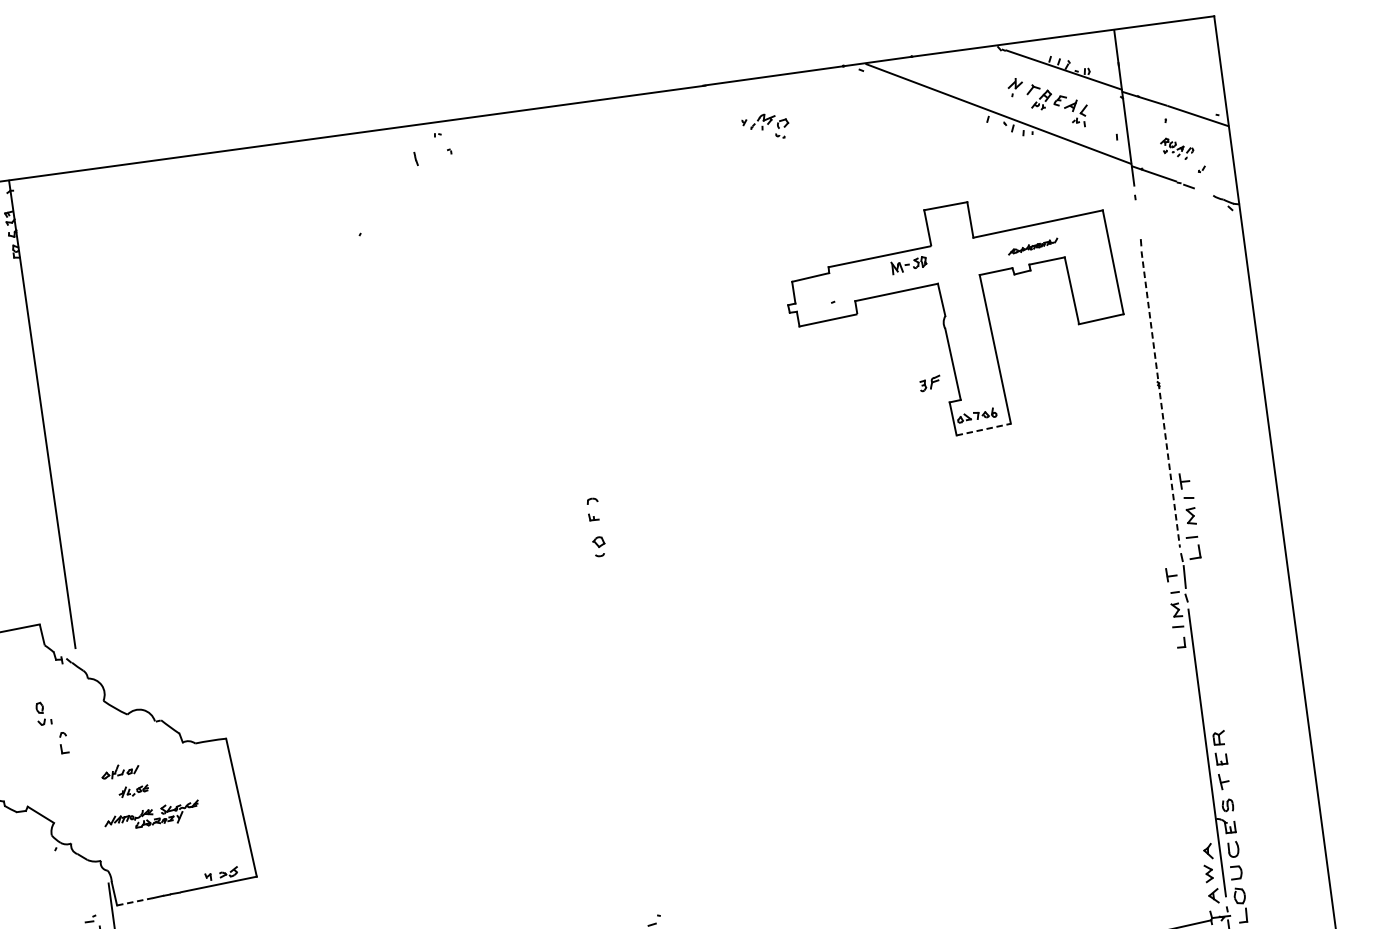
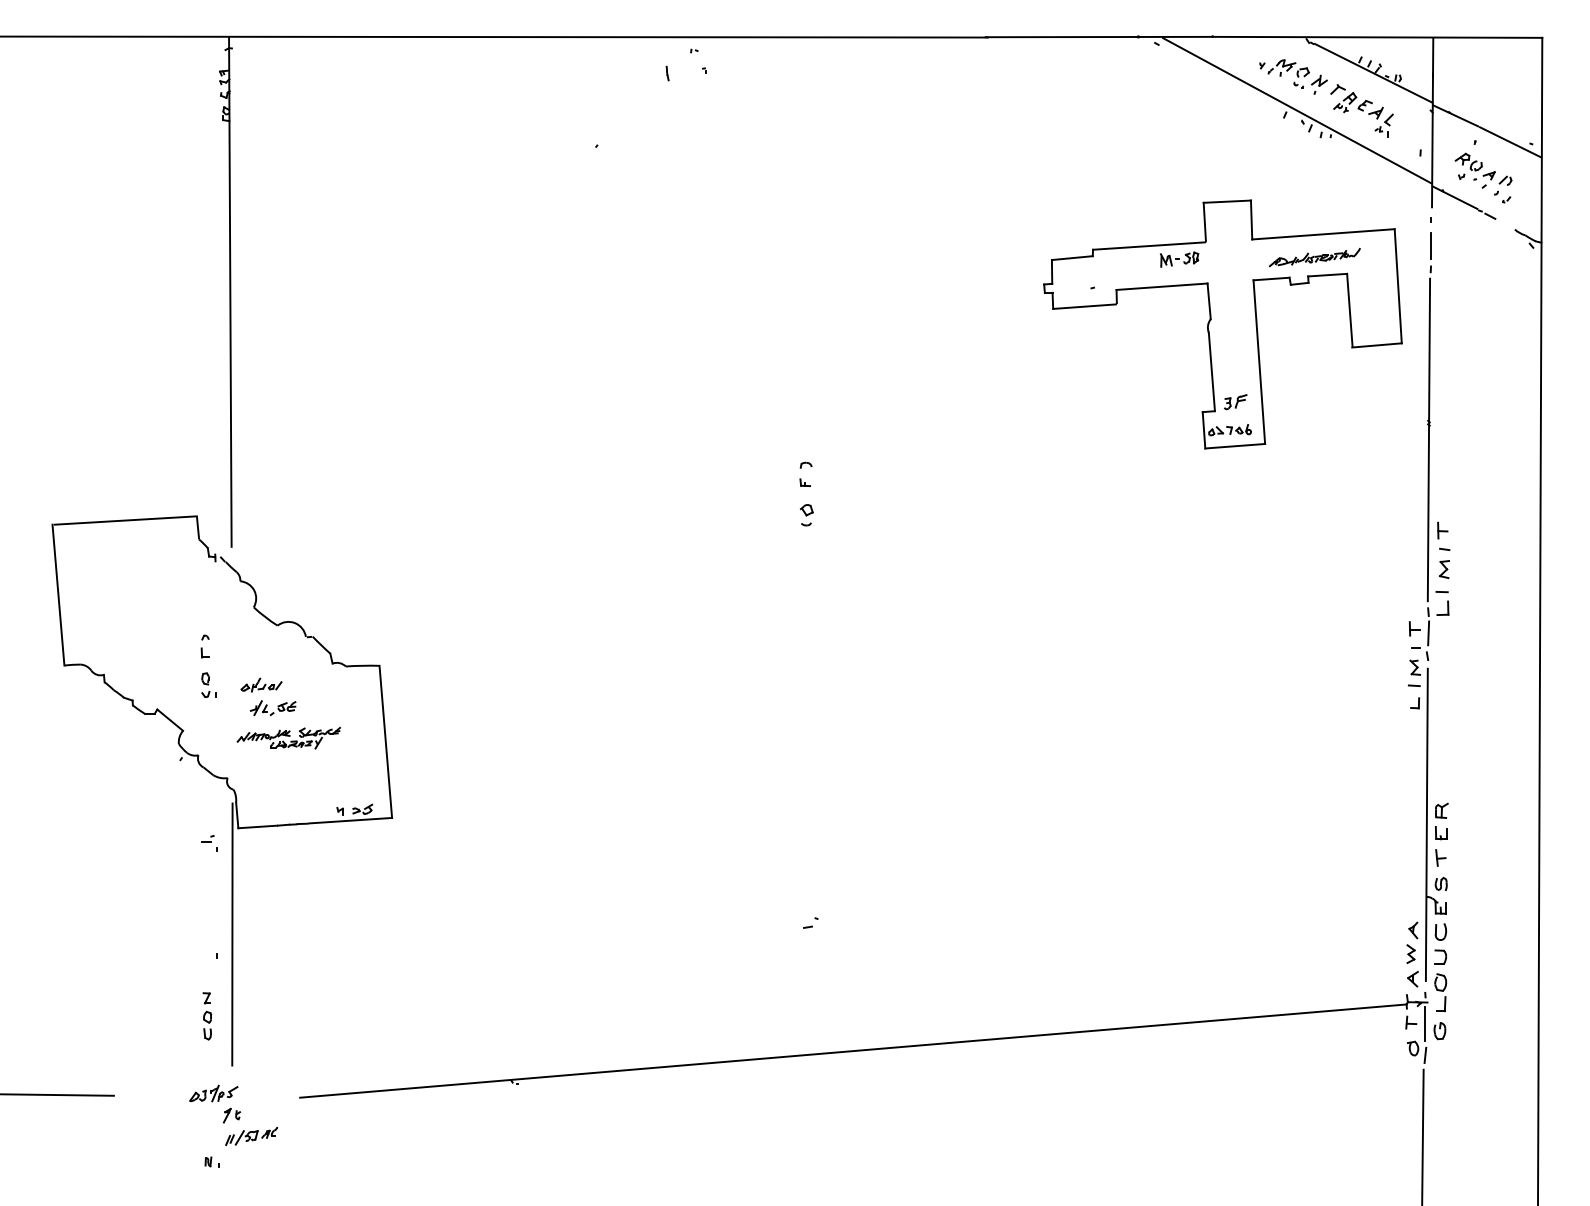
part: (765, 126) -> (1284, 73), moved
part: (1177, 148) -> (1483, 173), size x1.67
line: (1138, 221) -> (1431, 246), added
part: (1032, 246) -> (1314, 257), size x1.67
part: (930, 383) -> (1235, 402), moved
line: (1160, 400) -> (1428, 440), dashed -> solid
line: (984, 429) -> (1235, 446), dashed -> solid
part: (43, 712) -> (208, 684), moved
part: (133, 791) -> (272, 708), size x1.43
line: (135, 901) -> (258, 826), dashed -> solid

